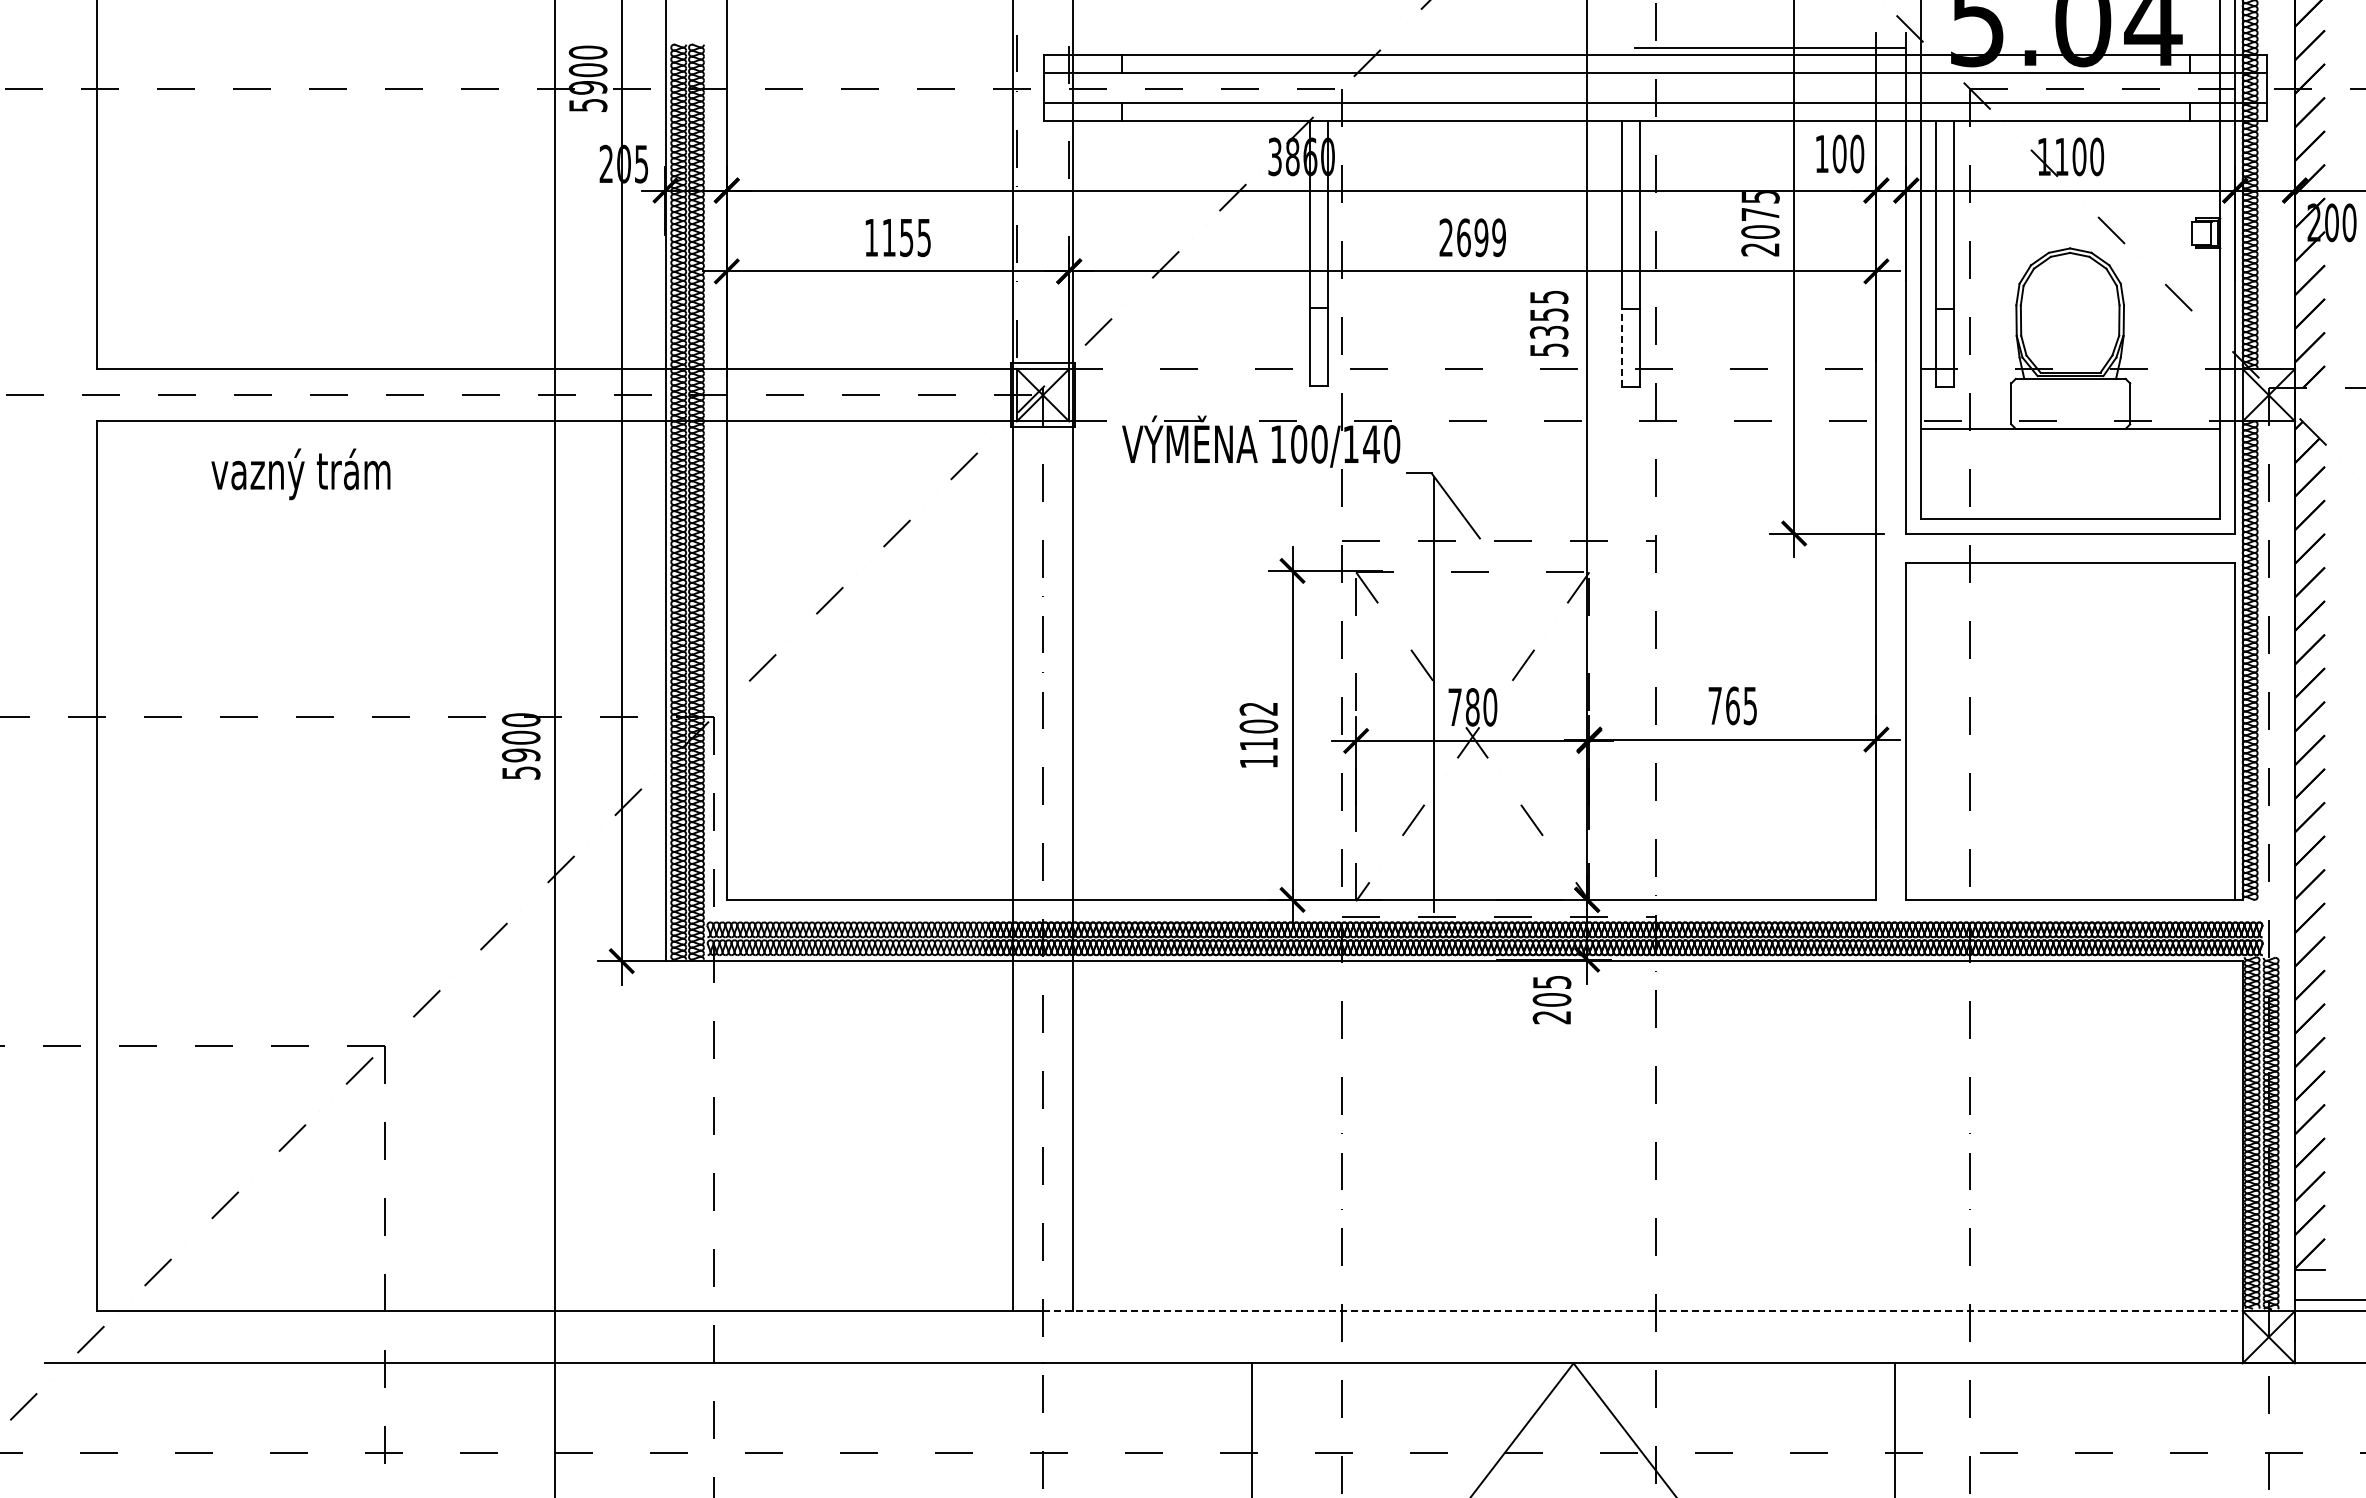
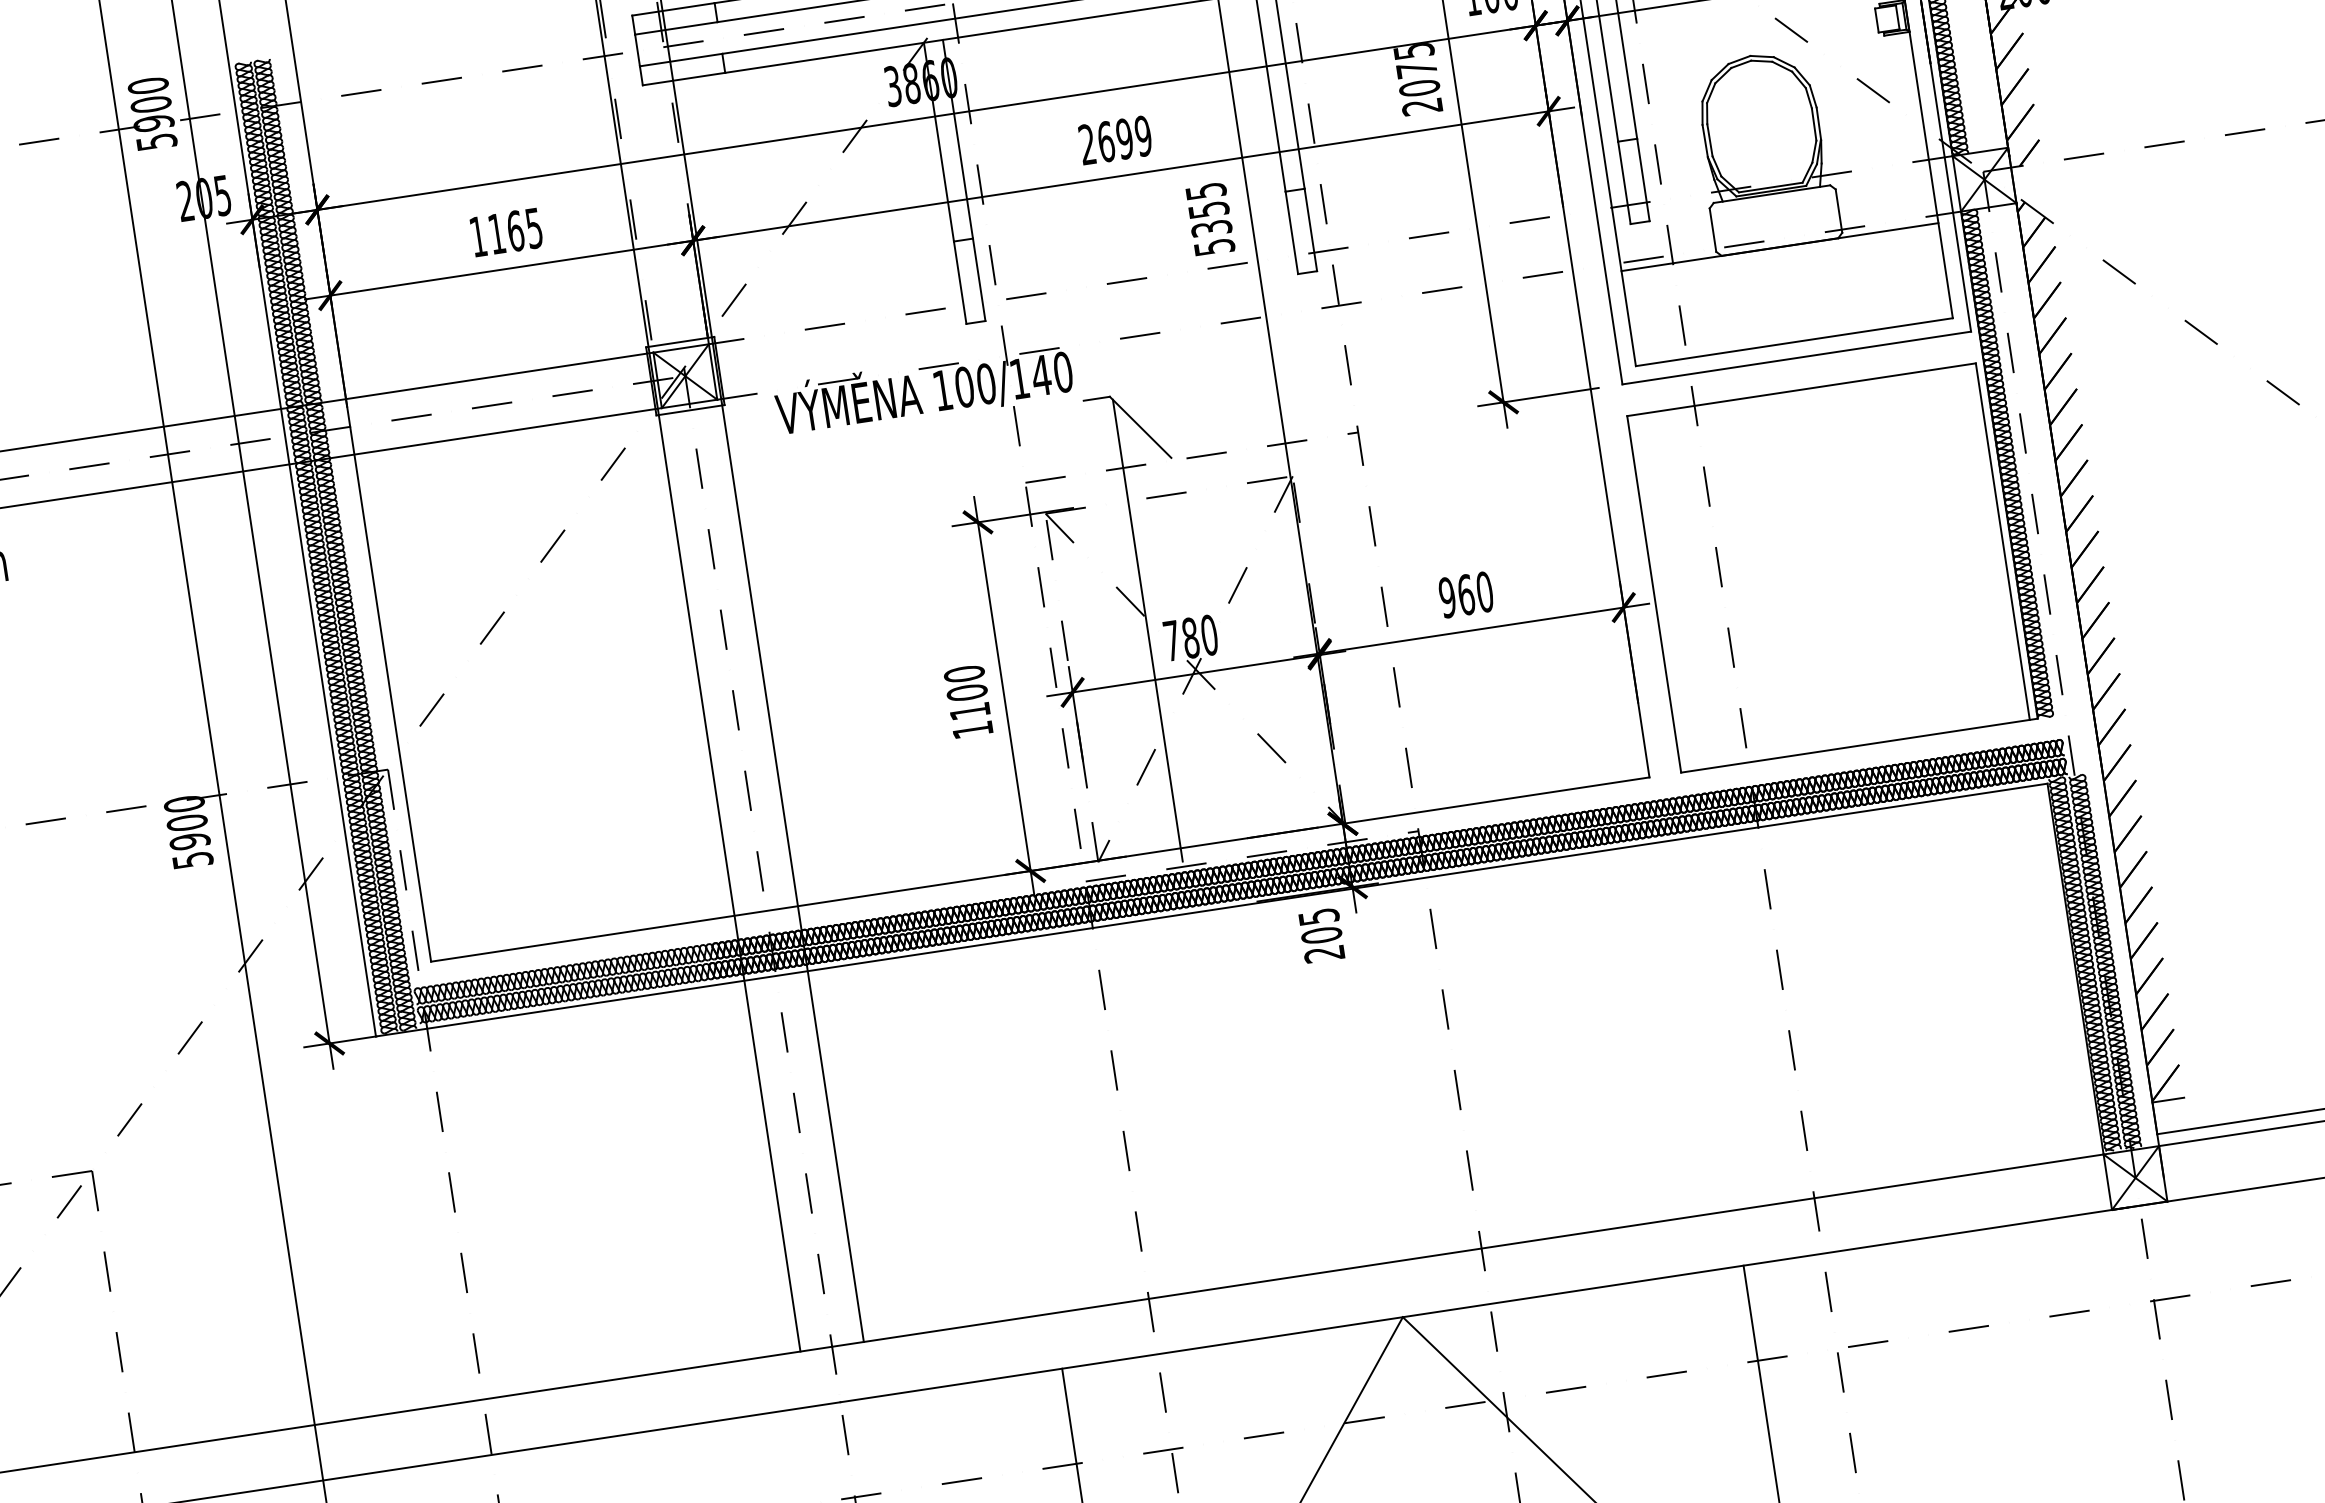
text: (906, 237) -> (515, 230), 1155 -> 1165
line: (1622, 347) -> (1291, 232), dashed -> solid
text: (1732, 705) -> (1465, 594), 765 -> 960
text: (1258, 708) -> (963, 673), 1102 -> 1100
line: (1642, 1311) -> (1467, 1251), dashed -> solid

